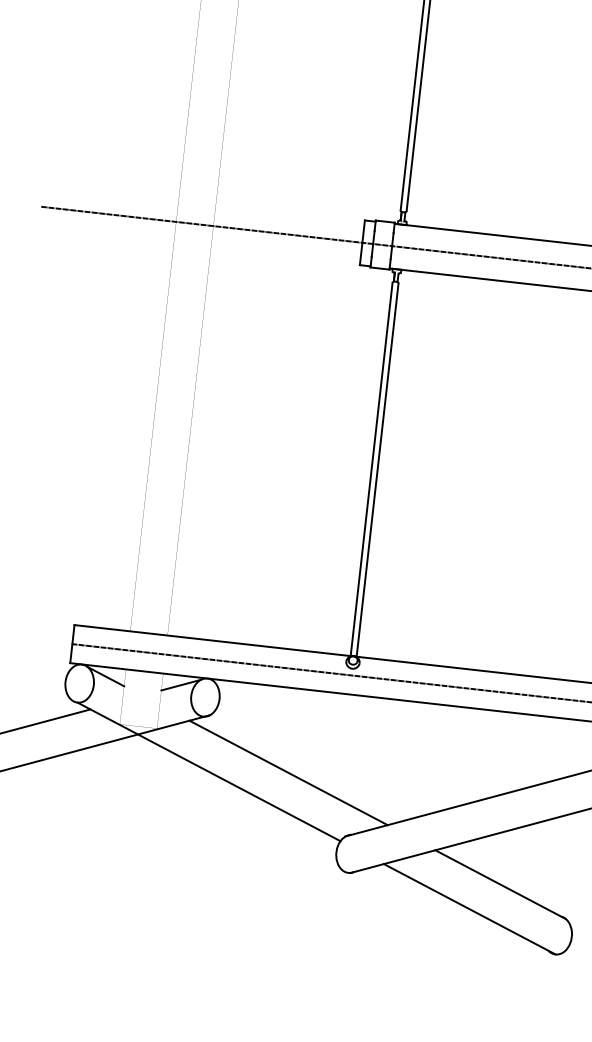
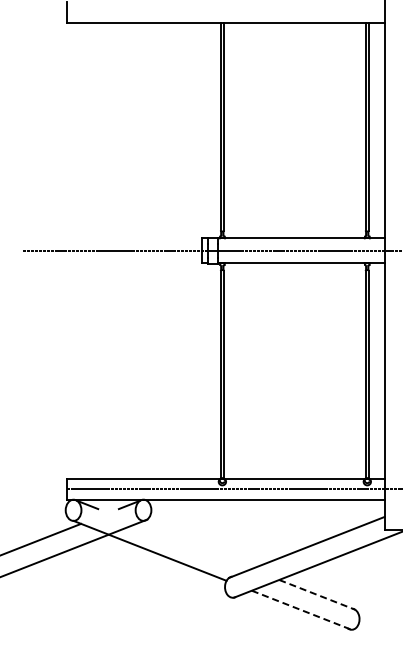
line: (287, 772) -> (193, 546), removed
line: (501, 884) -> (317, 594), solid -> dashed
line: (469, 909) -> (301, 610), solid -> dashed

